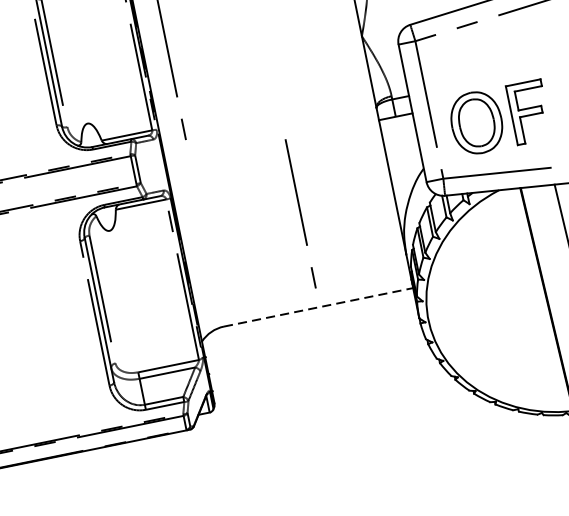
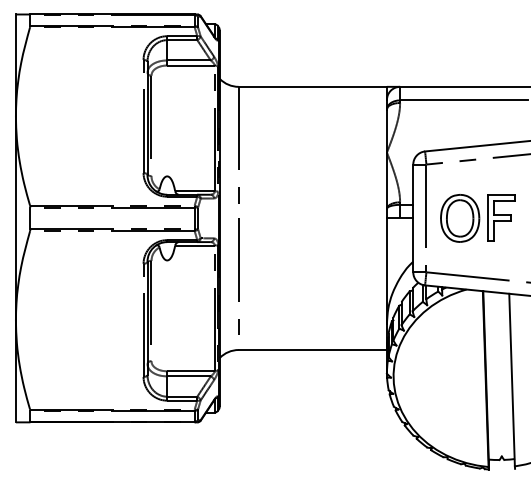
part: (498, 118) -> (477, 218), moved
line: (300, 213) -> (238, 276), moved
line: (319, 307) -> (313, 350), dashed -> solid

